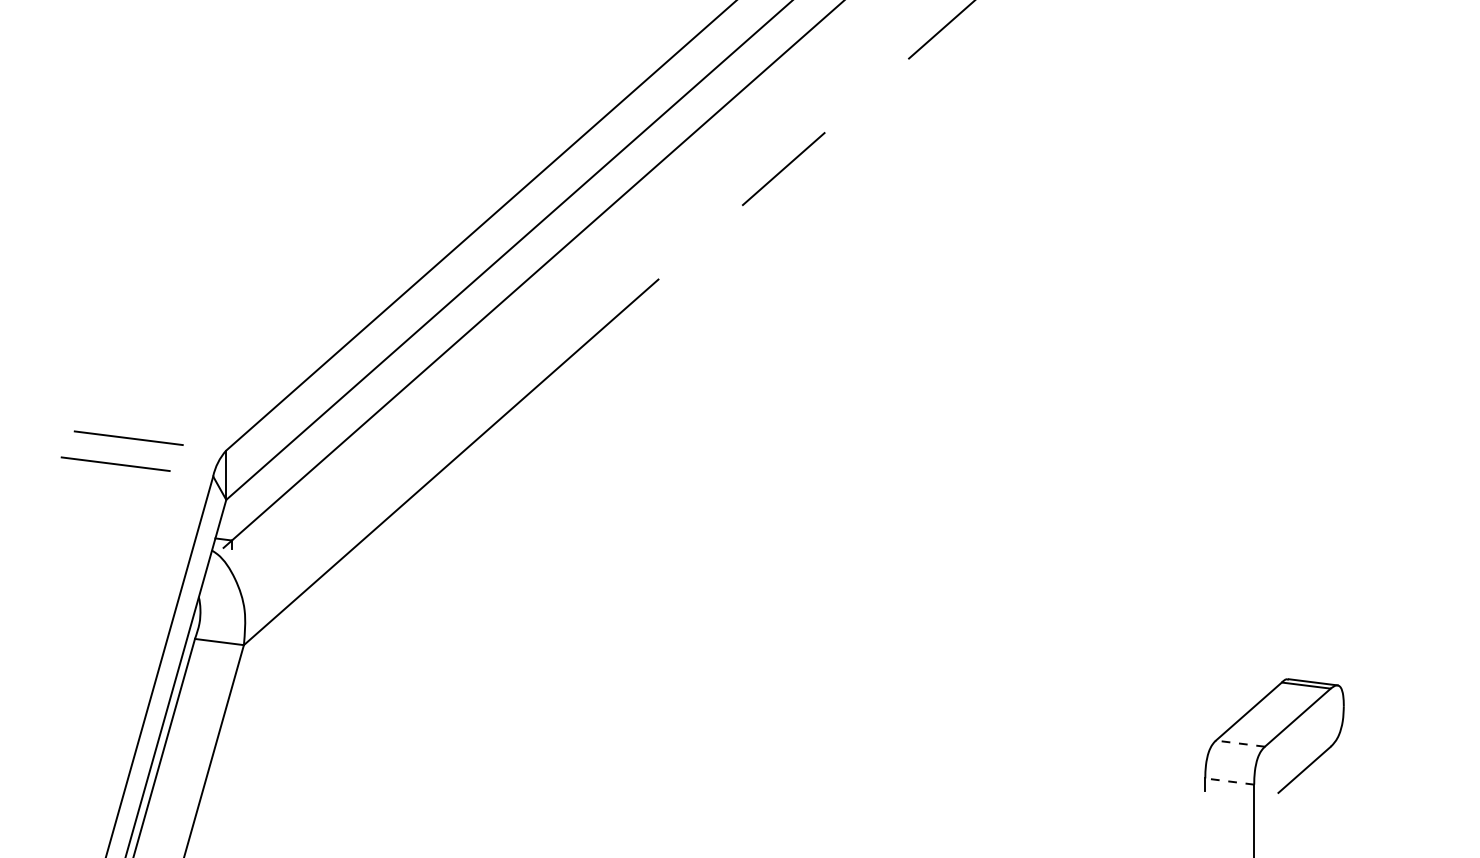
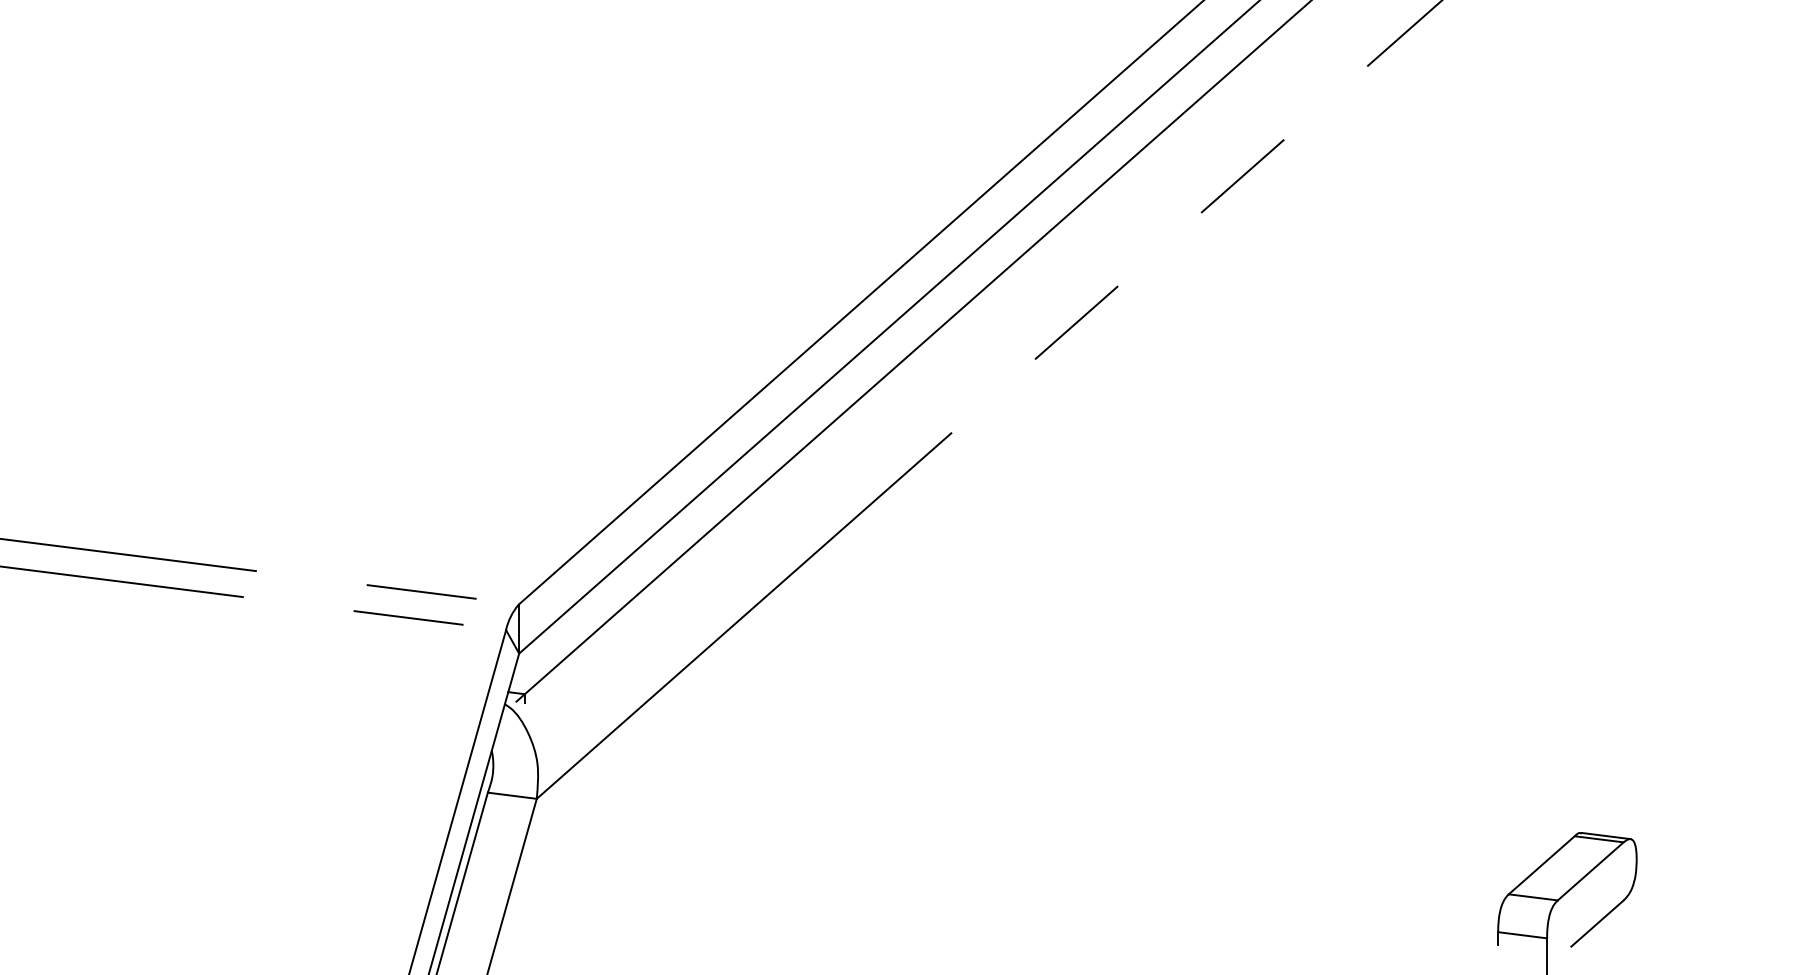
line: (1240, 743) -> (1533, 897), dashed -> solid
line: (1229, 781) -> (1522, 935), dashed -> solid

